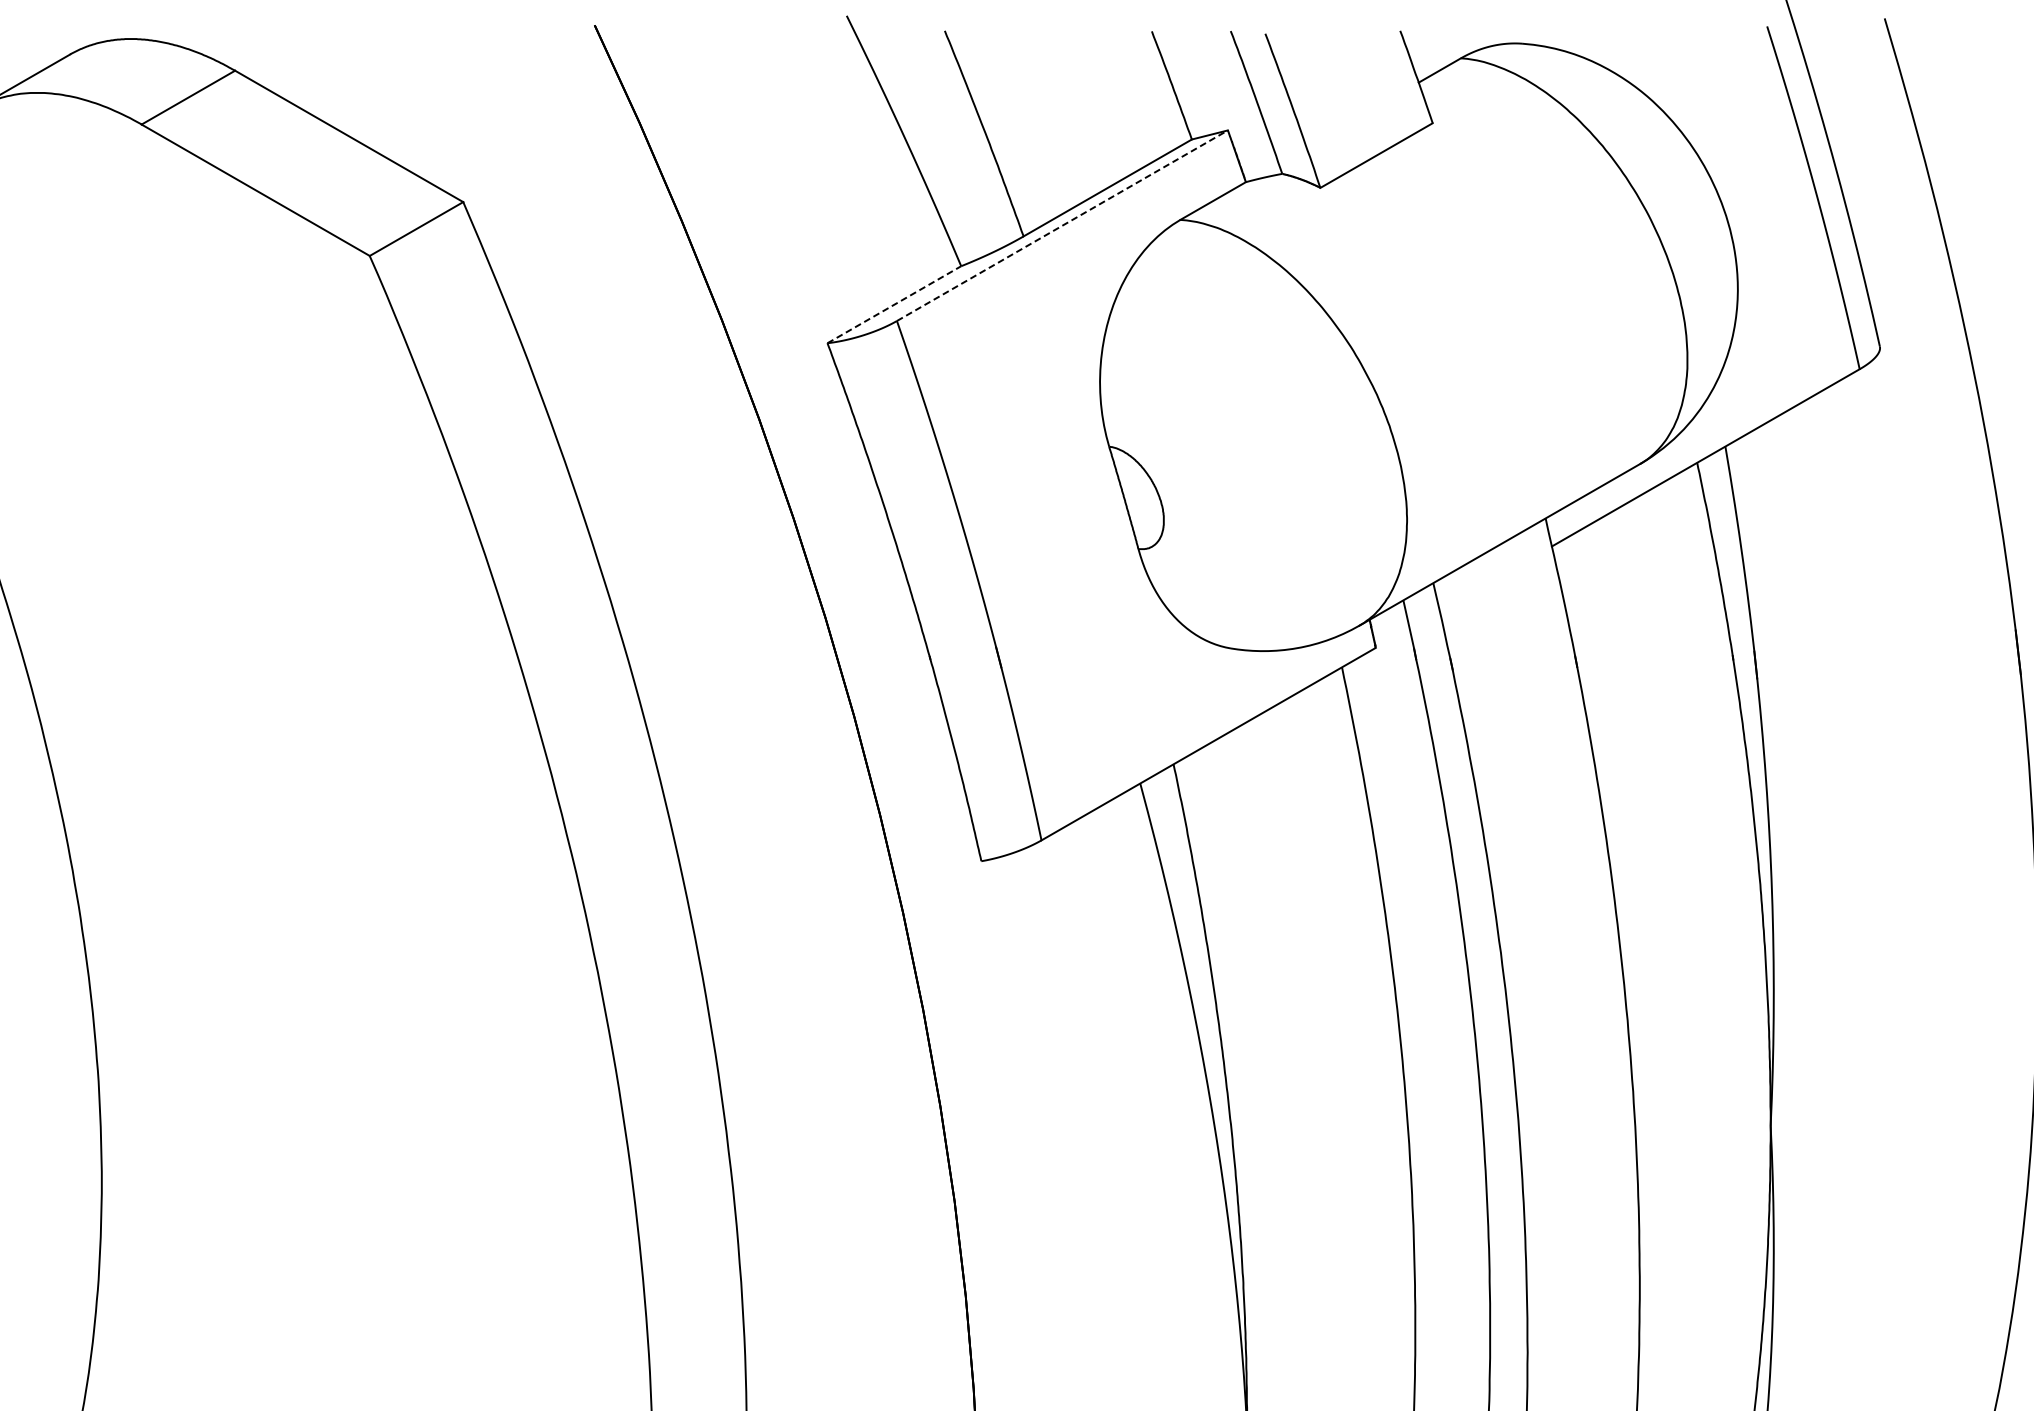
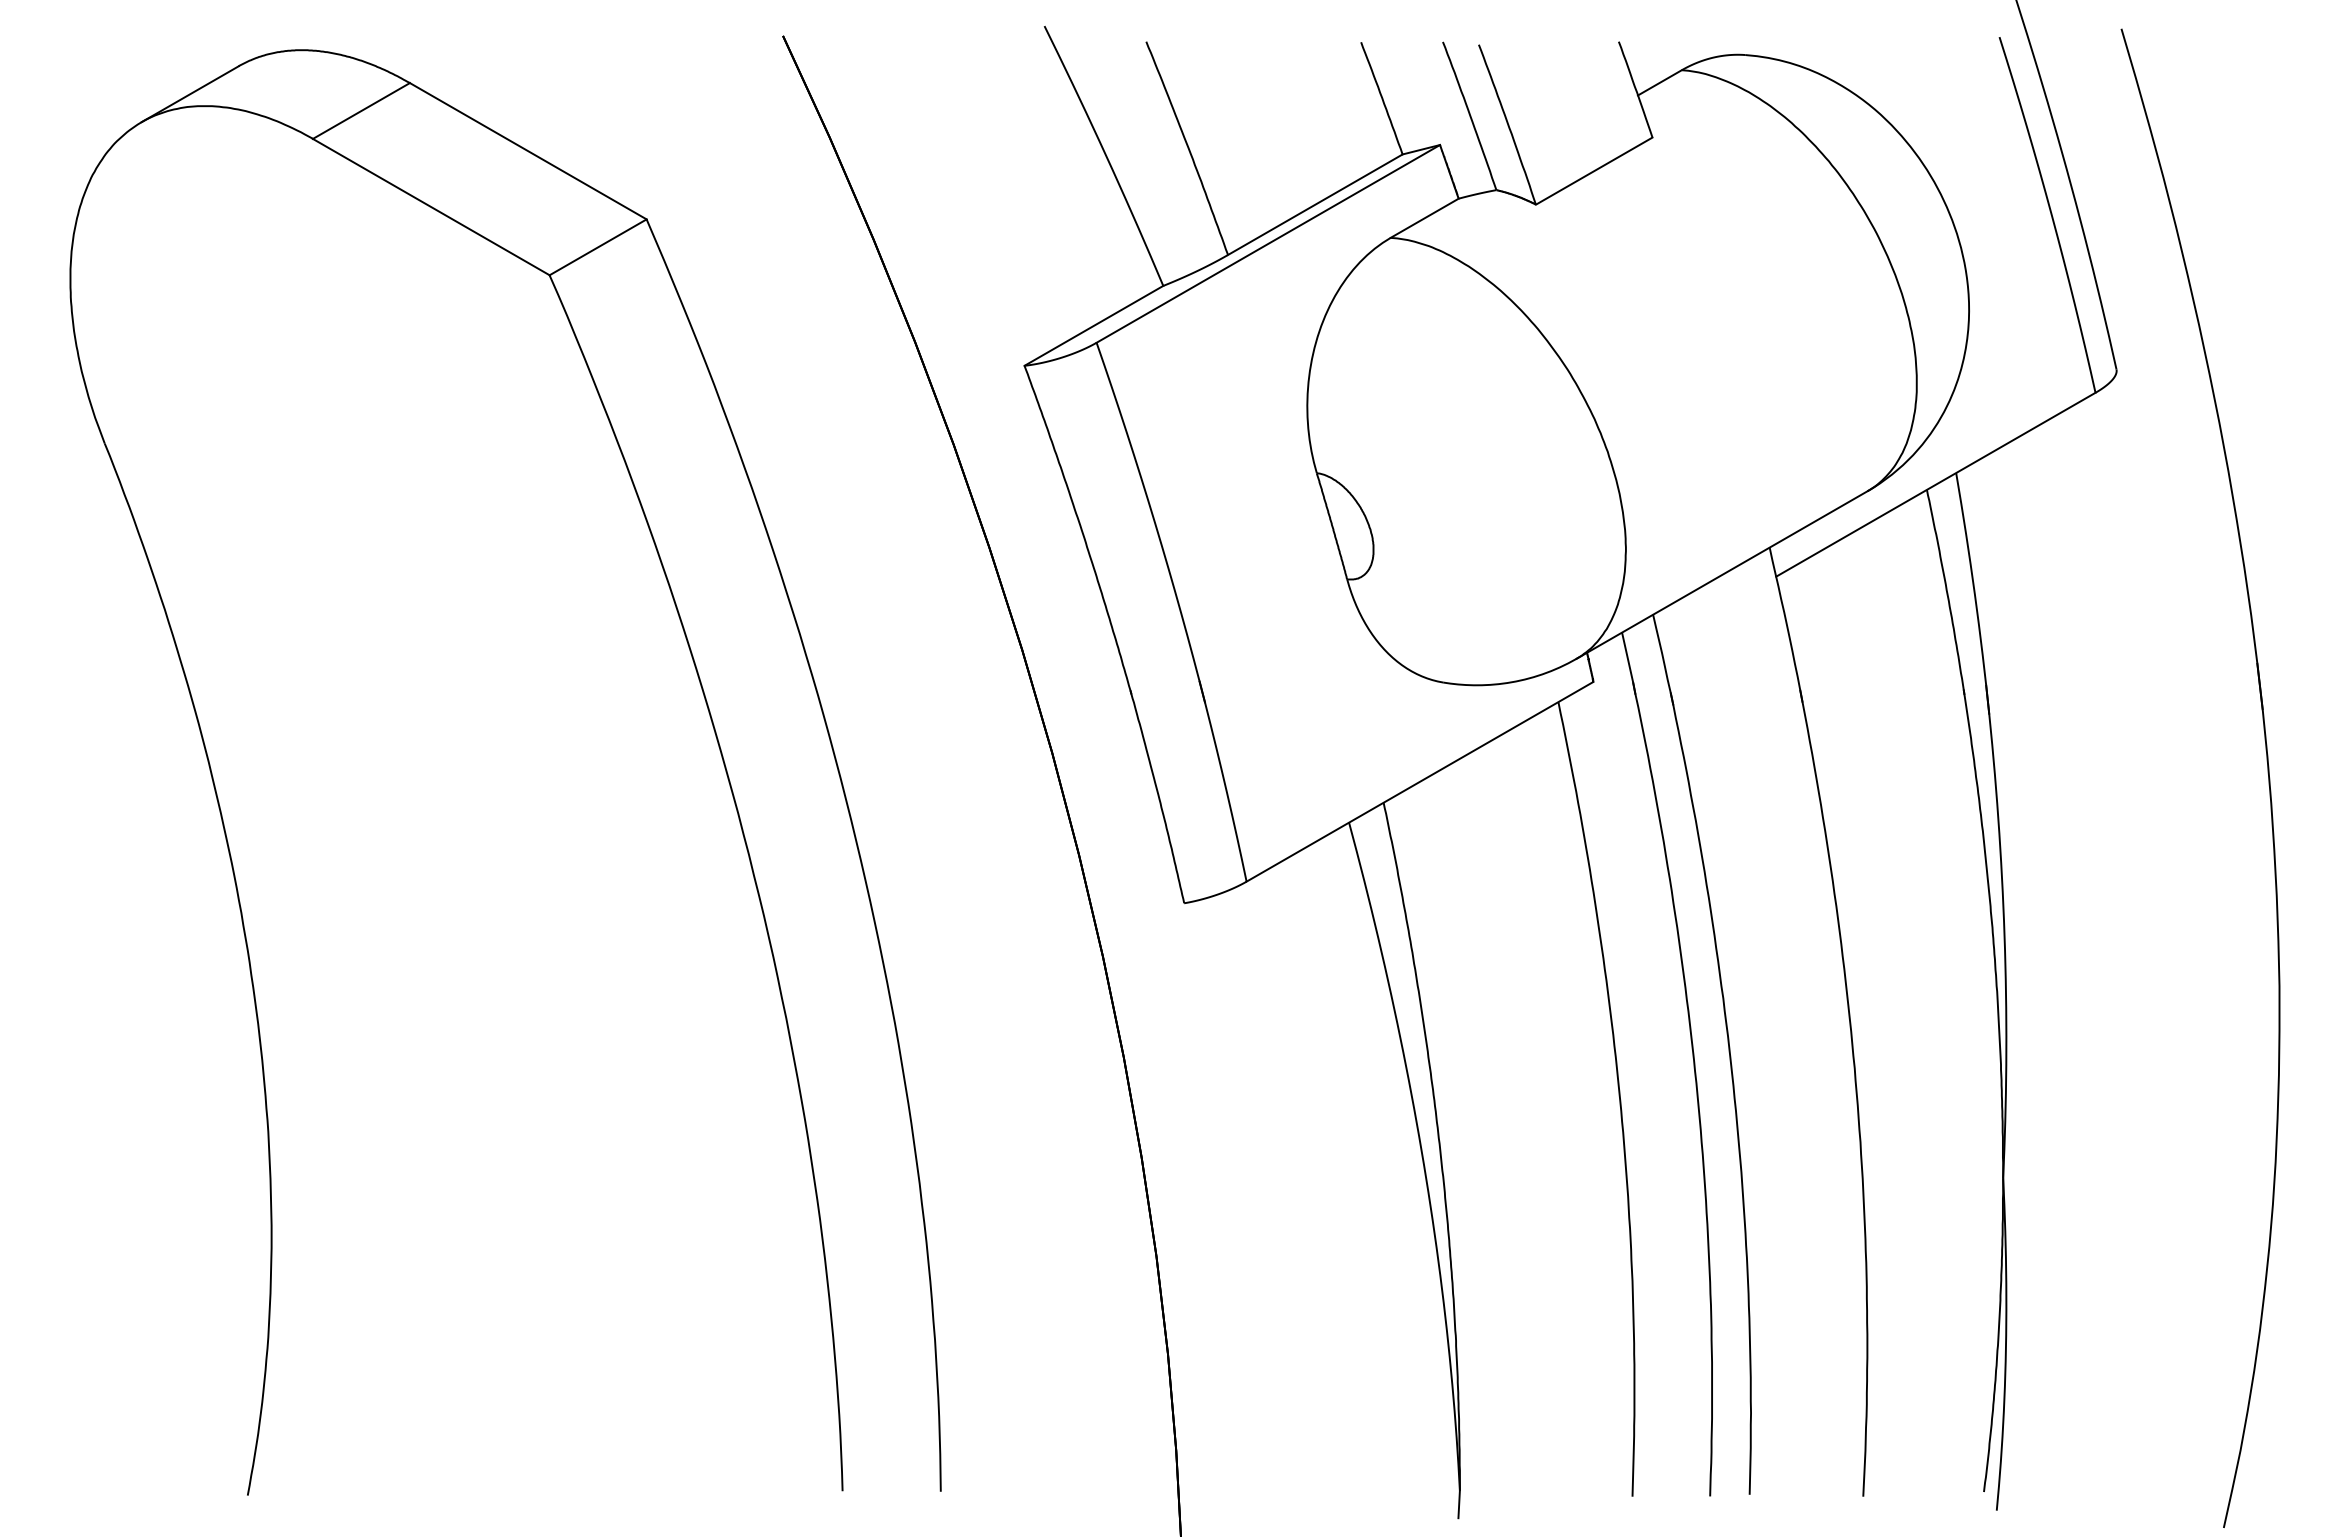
line: (1062, 225) -> (1268, 243), dashed -> solid
line: (894, 304) -> (1094, 325), dashed -> solid

